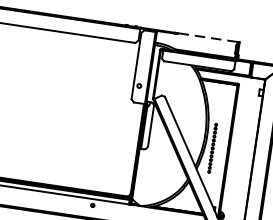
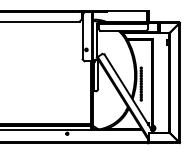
line: (206, 38) -> (126, 11), dashed -> solid

